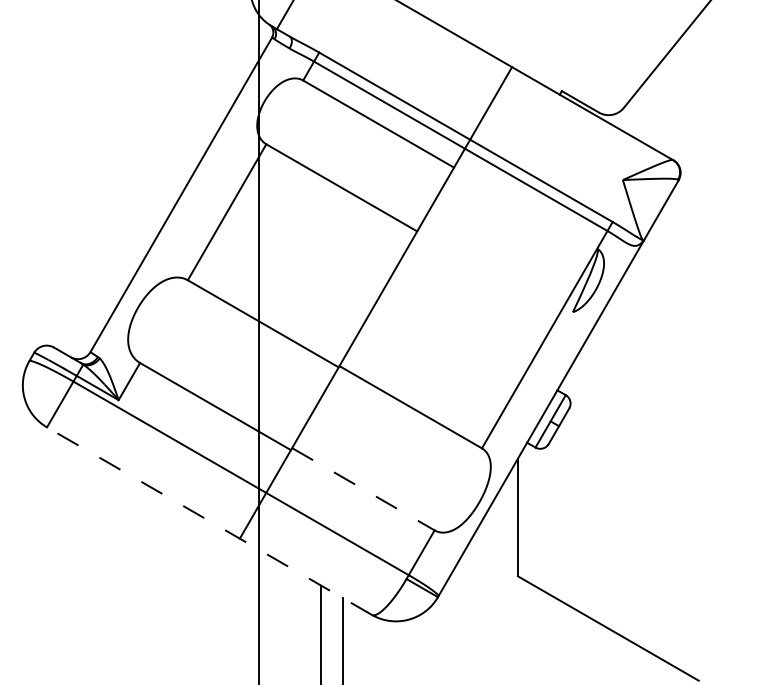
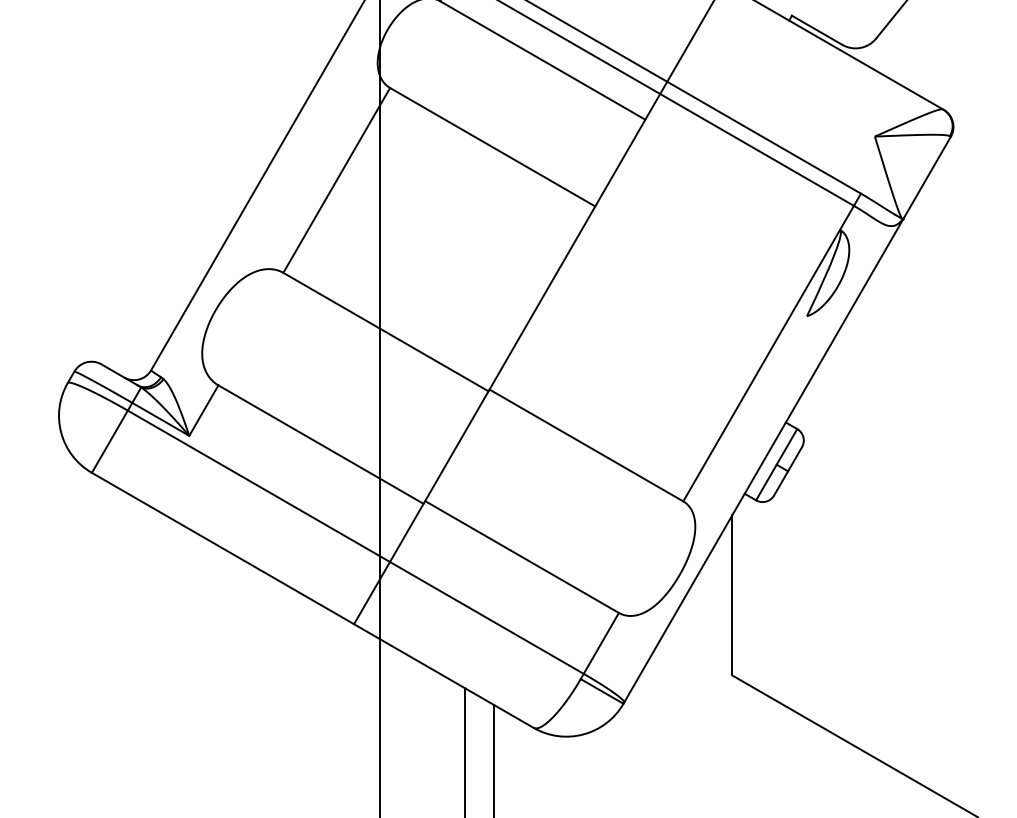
line: (363, 489) -> (522, 557), dashed -> solid
line: (209, 521) -> (312, 600), dashed -> solid

